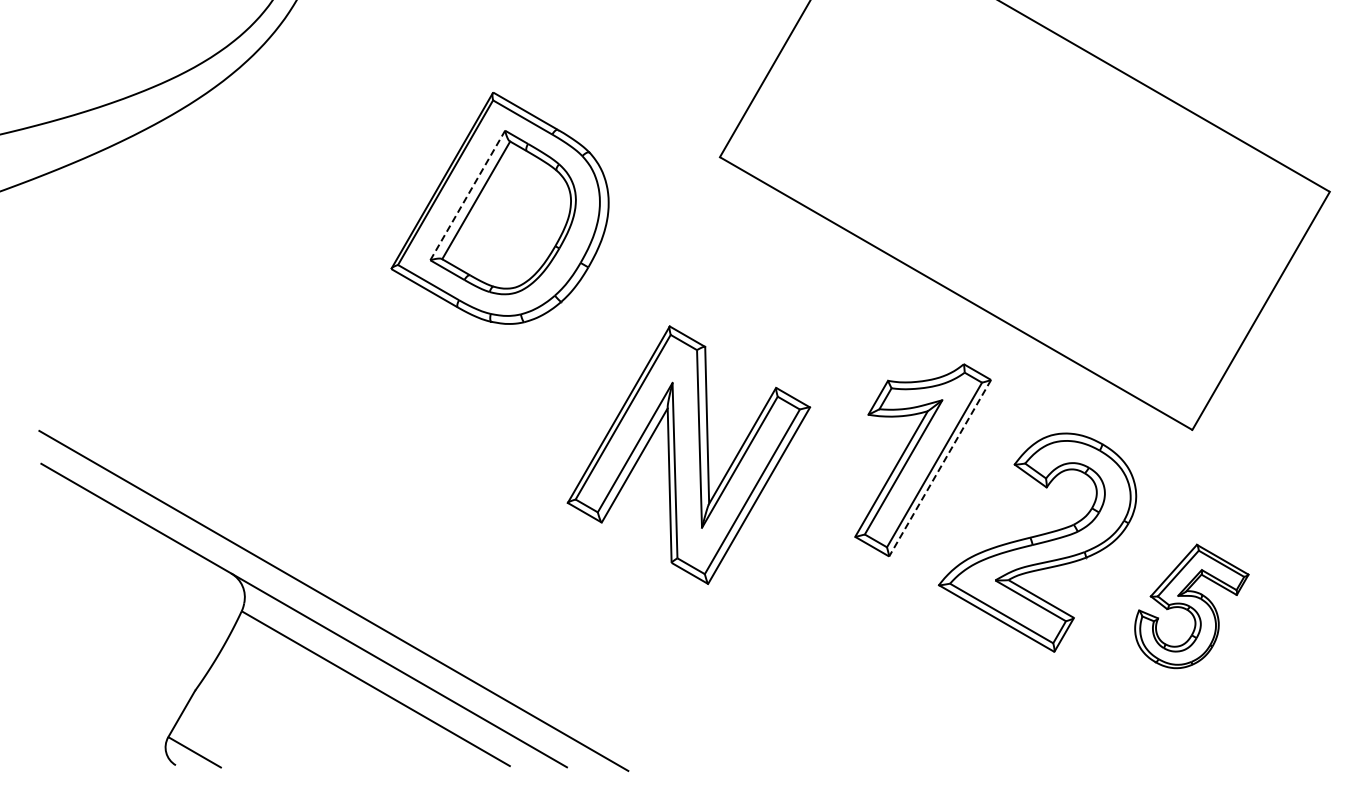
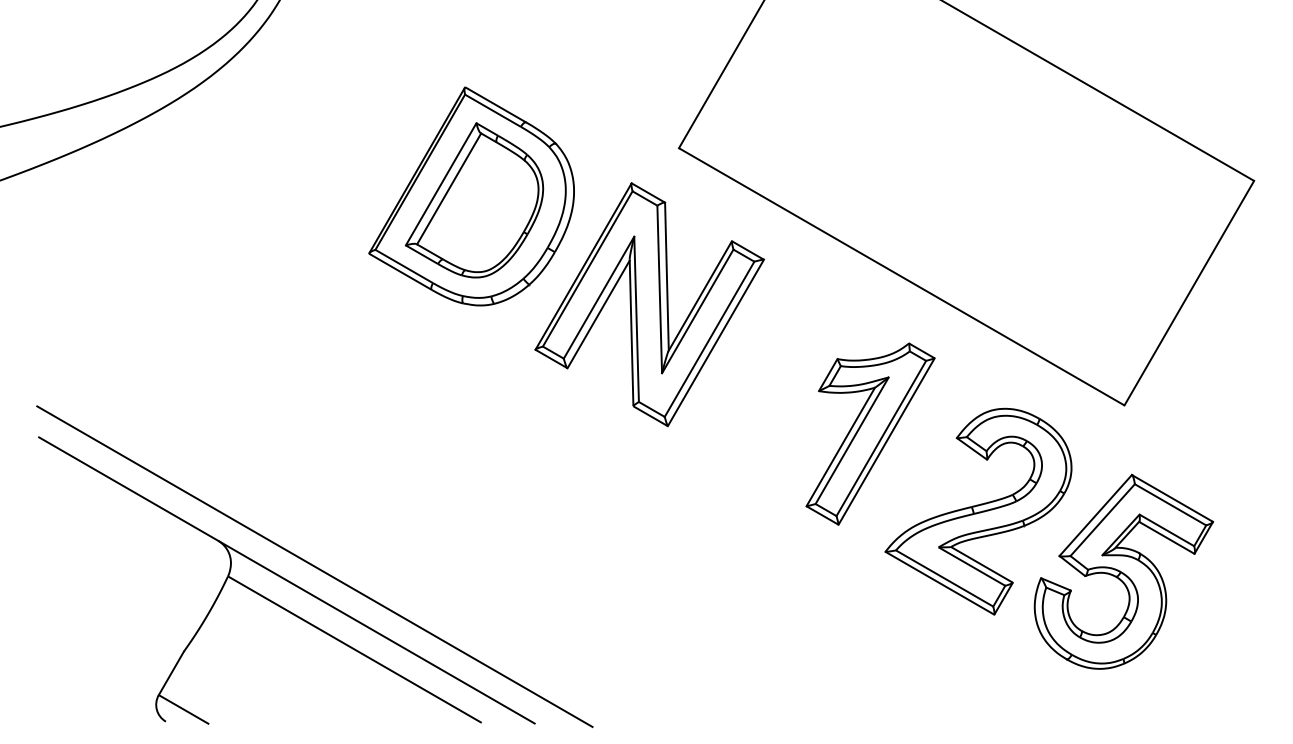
line: (467, 195) -> (440, 184), dashed -> solid
part: (688, 454) -> (649, 304), moved
line: (940, 468) -> (886, 441), dashed -> solid
part: (1191, 606) -> (1123, 571), size x1.67

